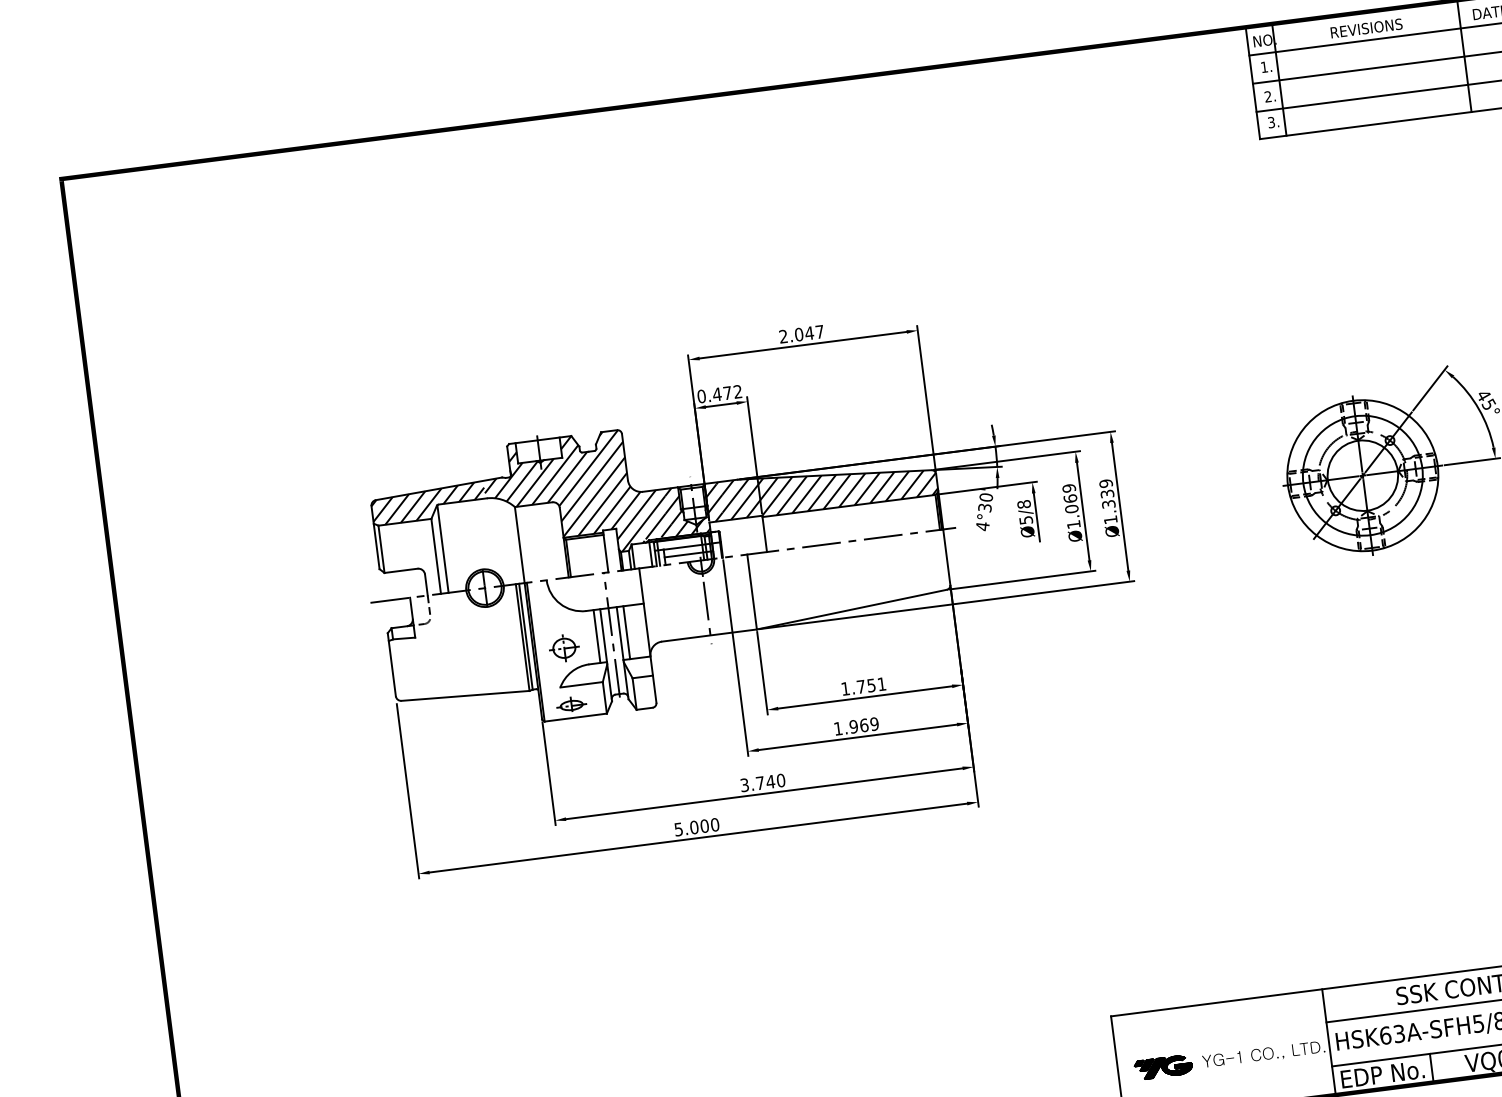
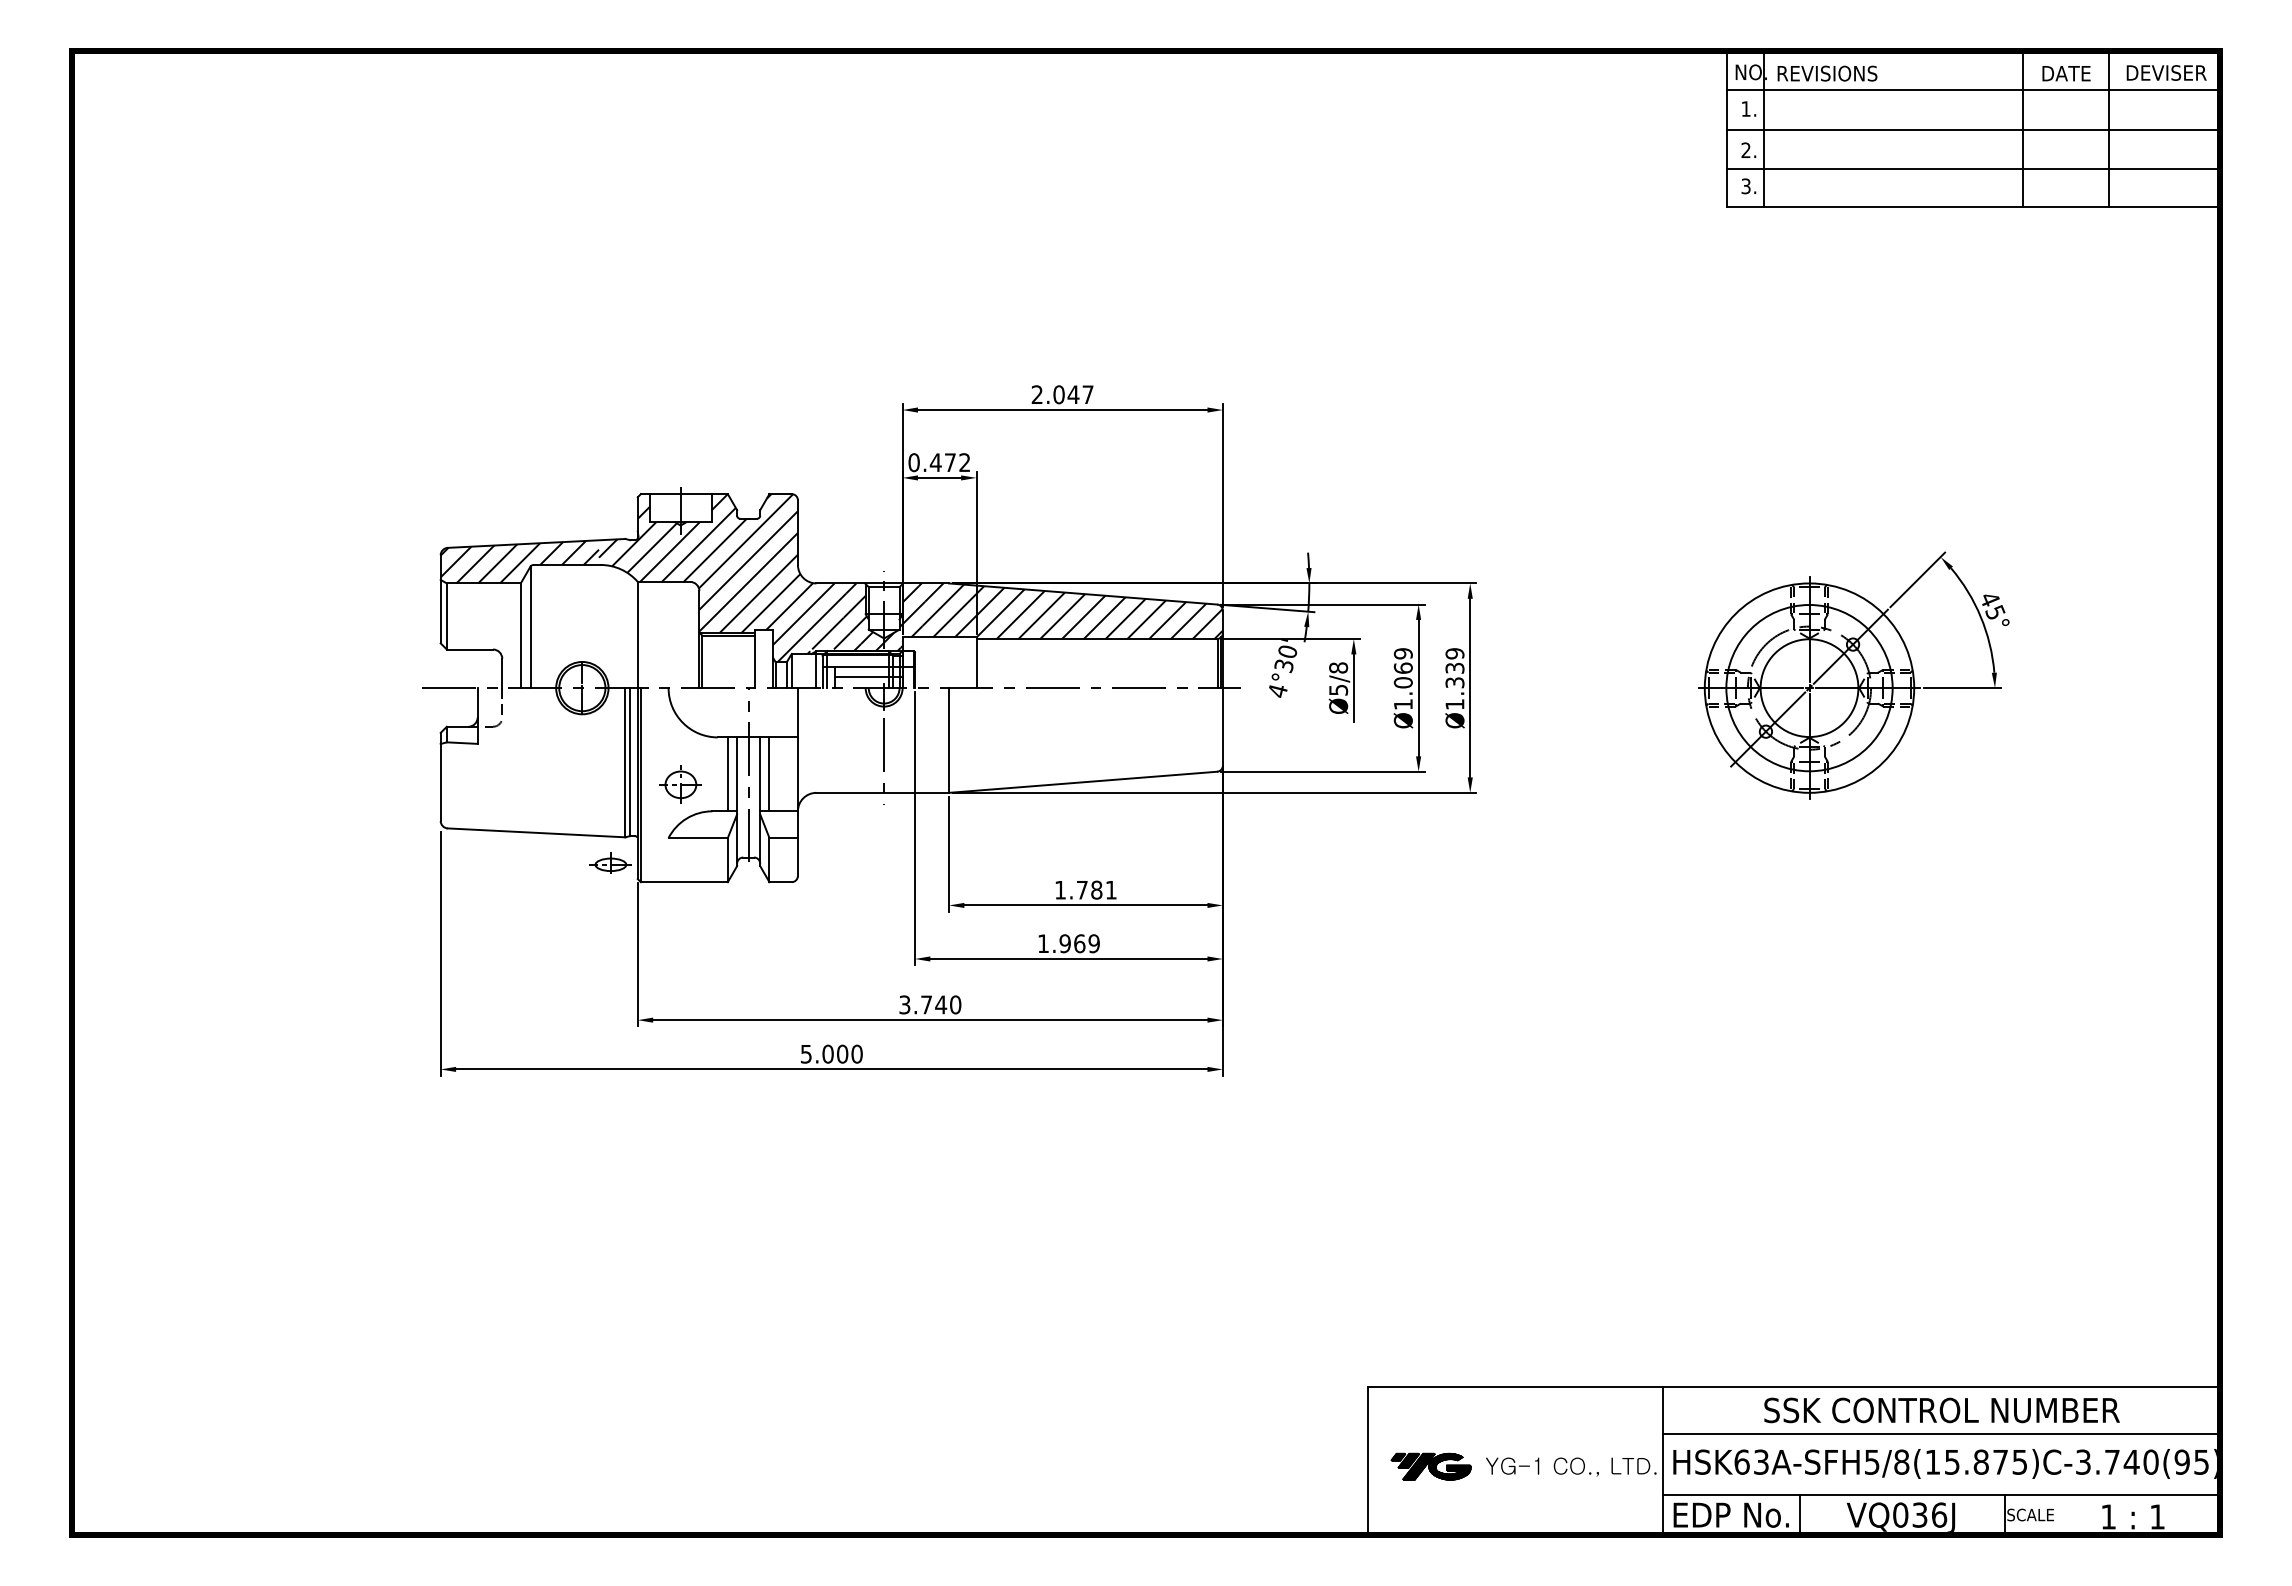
text: (1366, 28) -> (1827, 73), moved
text: (871, 685) -> (1096, 889), 1.751 -> 1.781
part: (571, 703) -> (610, 862), moved

